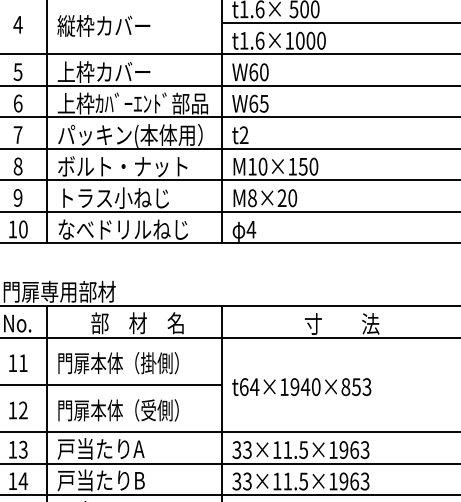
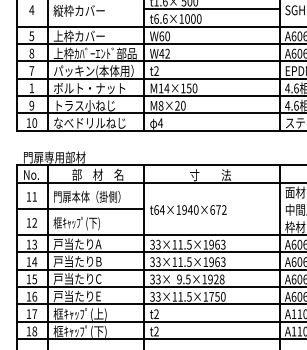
text: (244, 39) -> (156, 18), t1.6×1000 -> t6.6×1000
text: (17, 103) -> (31, 53), 6 -> 8
text: (258, 103) -> (164, 53), W65 -> W42
text: (17, 166) -> (31, 88), 8 -> 1
text: (262, 166) -> (166, 88), M10×150 -> M14×150
text: (356, 386) -> (218, 209), t64×1940×853 -> t64×1940×672
text: (117, 411) -> (86, 223), 門扉本体（受側） -> 框ｷｬｯﾌﾟ(下)

